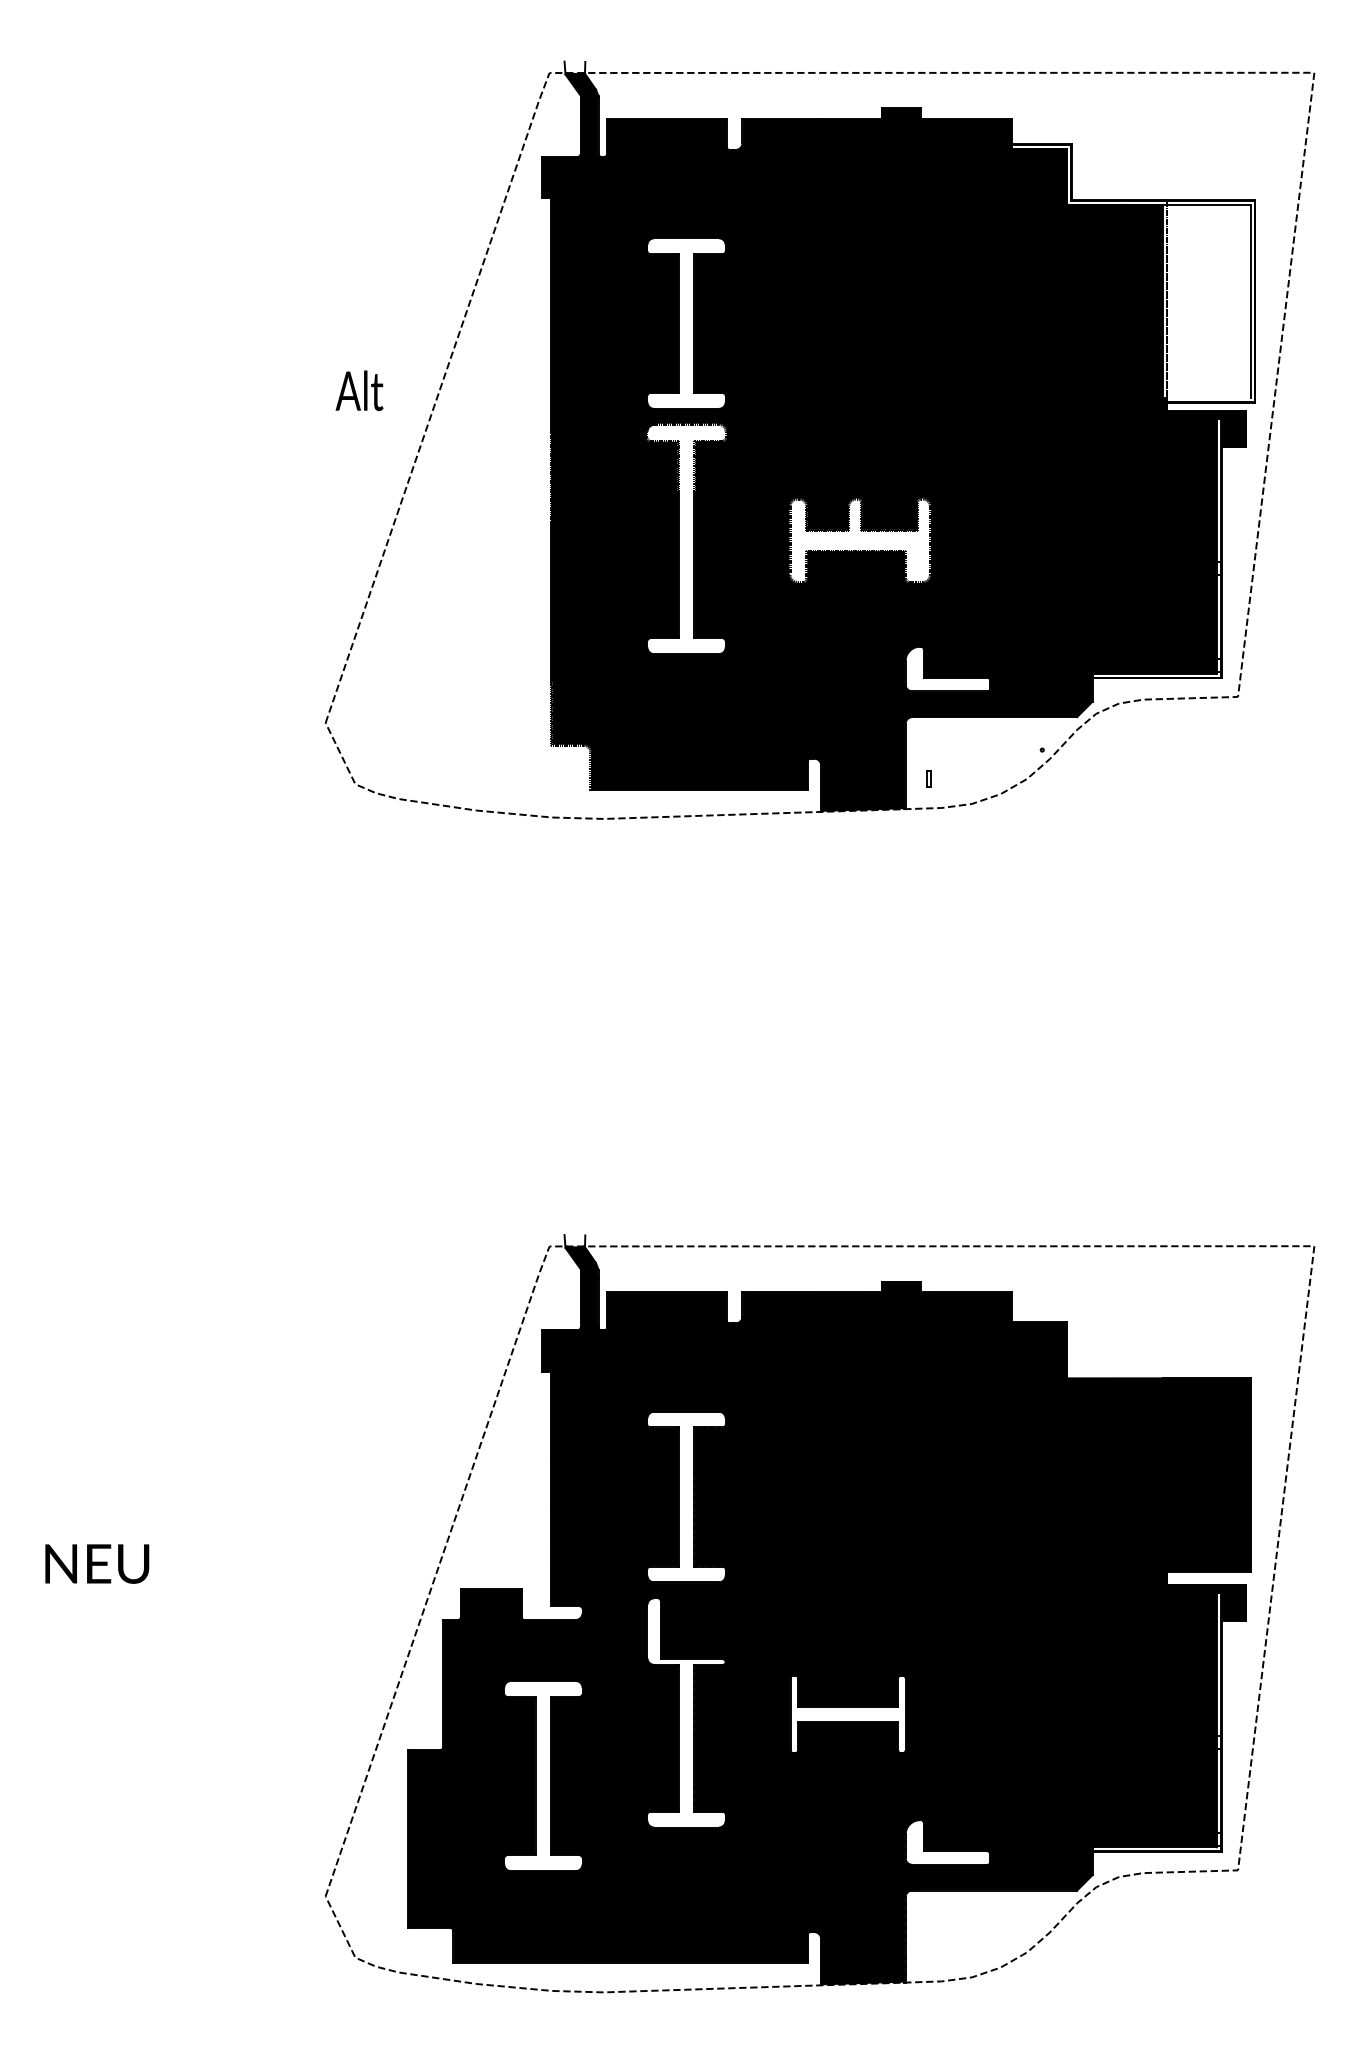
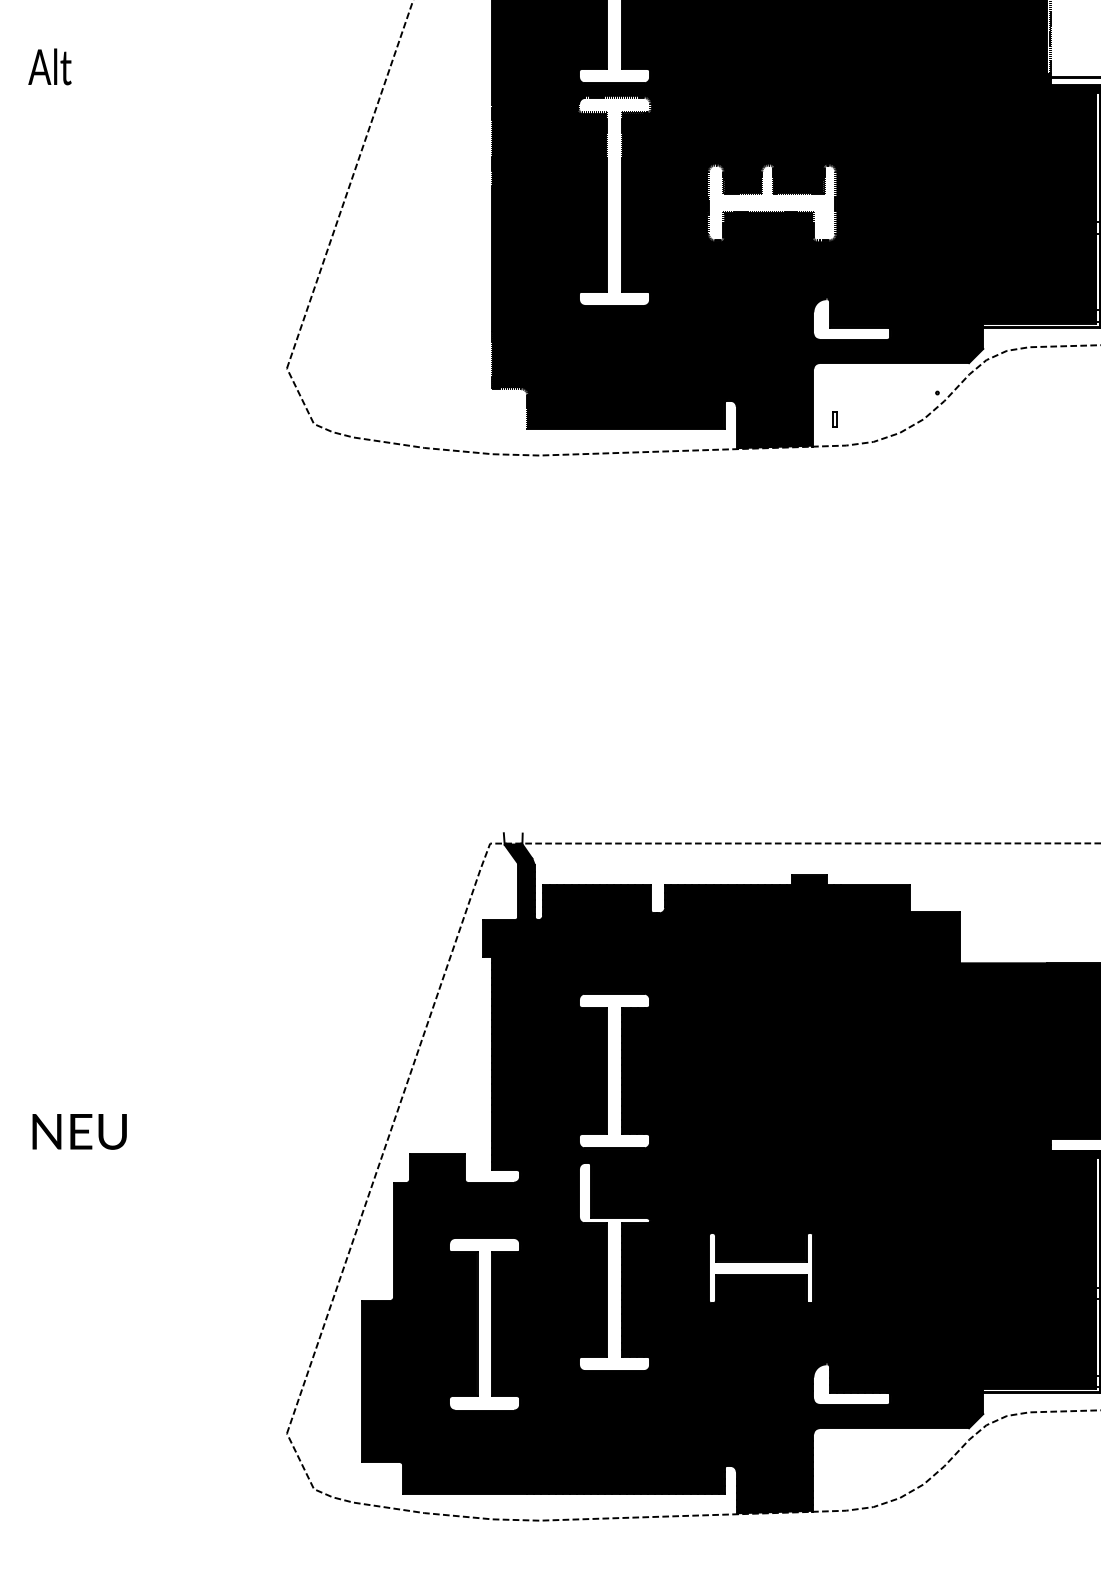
text: (359, 390) -> (49, 66), moved

